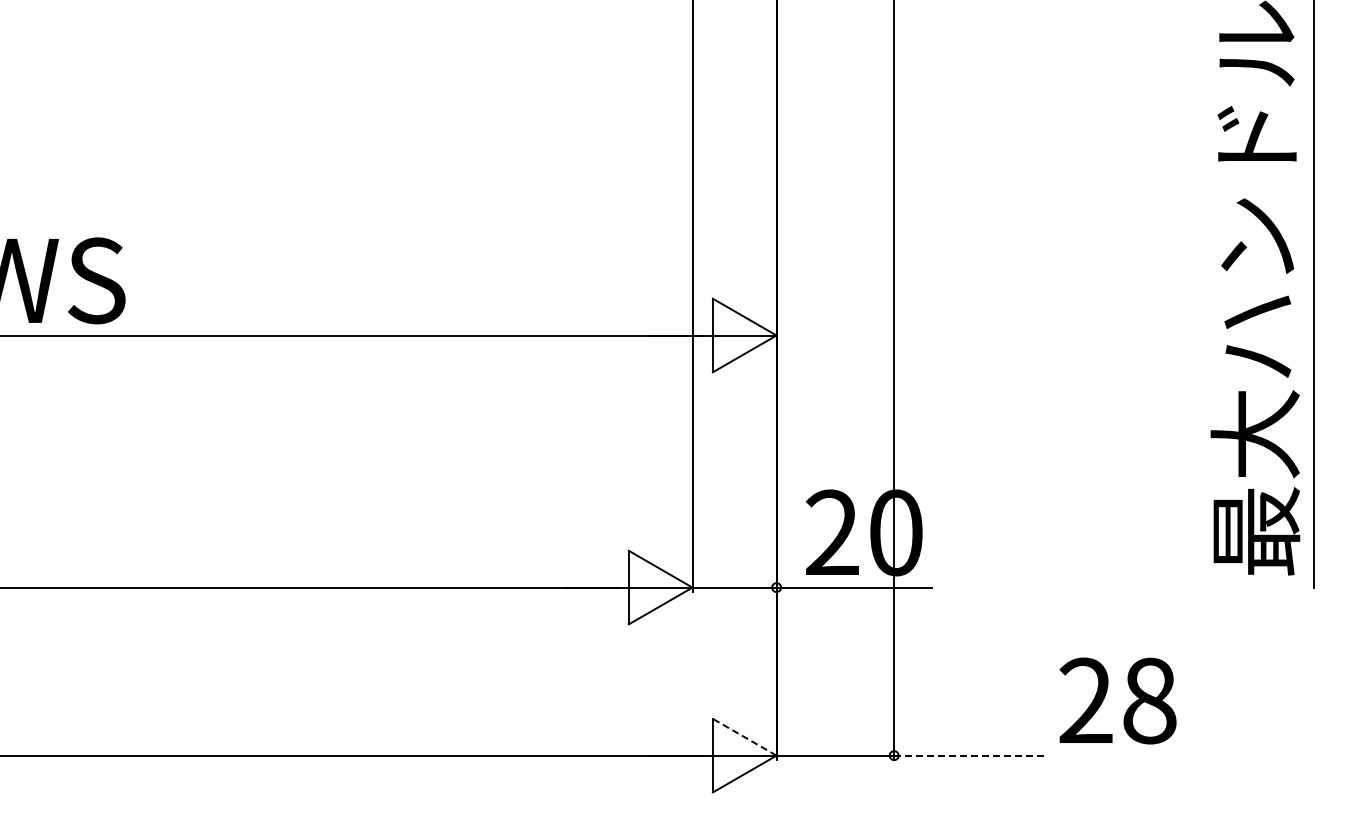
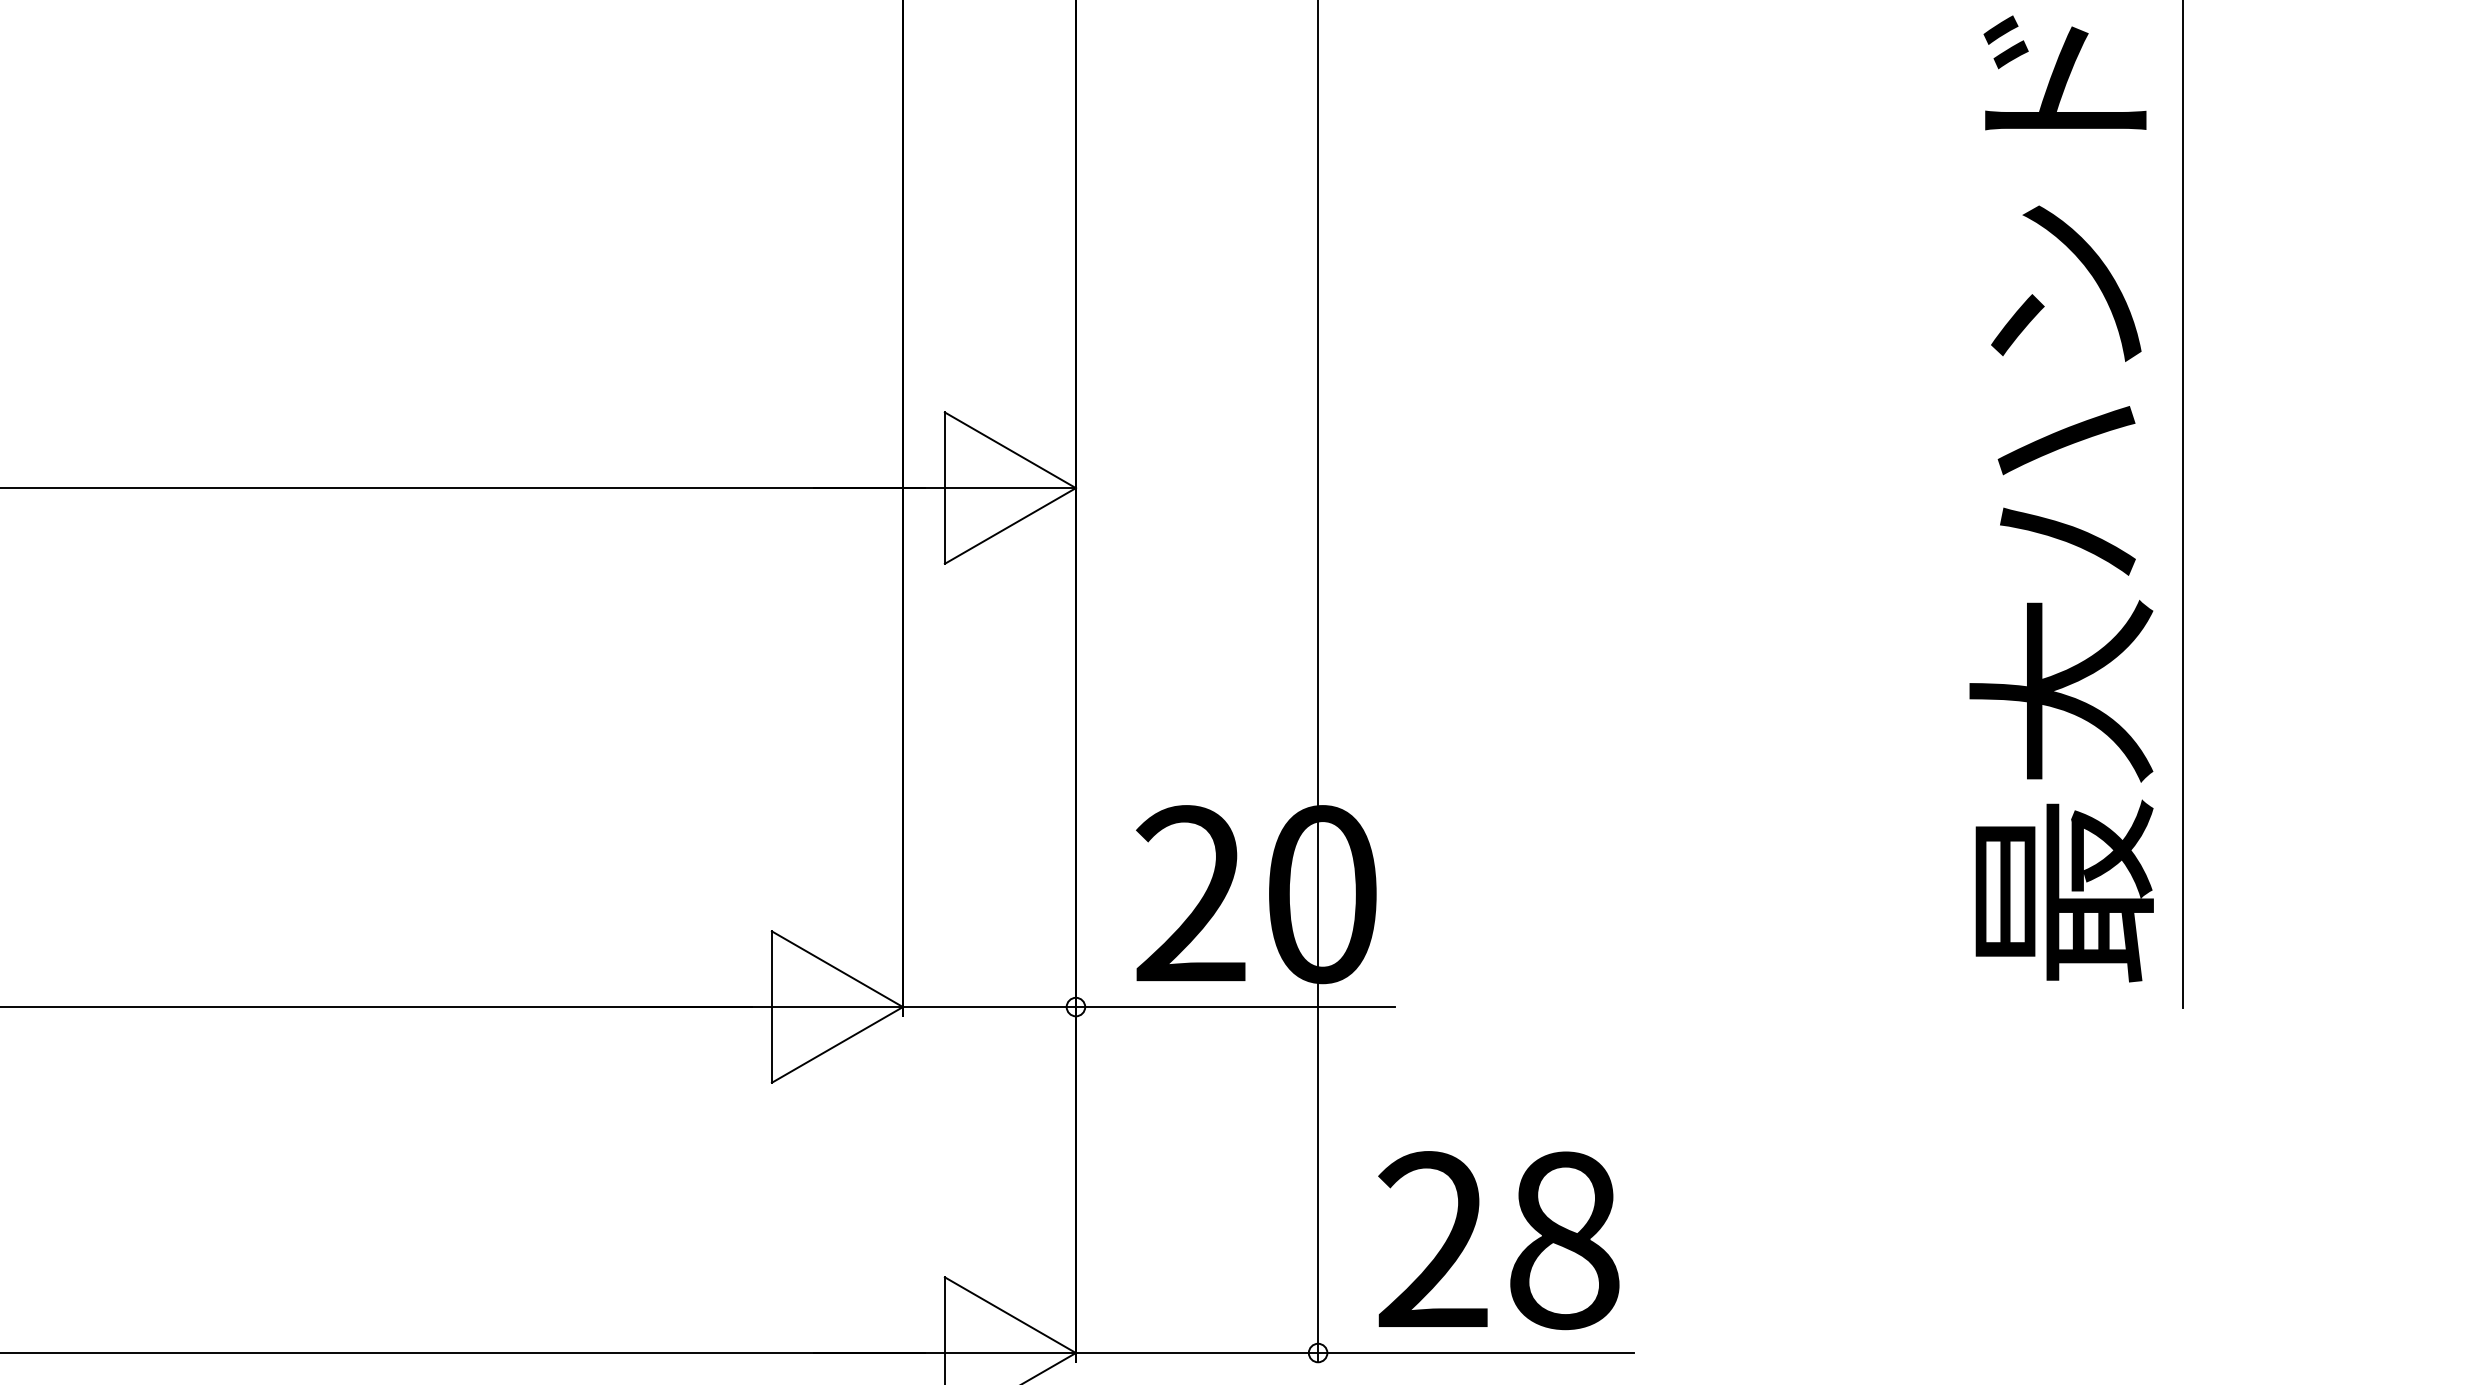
text: (1117, 700) -> (1497, 1239), moved
line: (744, 737) -> (1009, 1315), dashed -> solid
line: (970, 755) -> (1475, 1352), dashed -> solid

